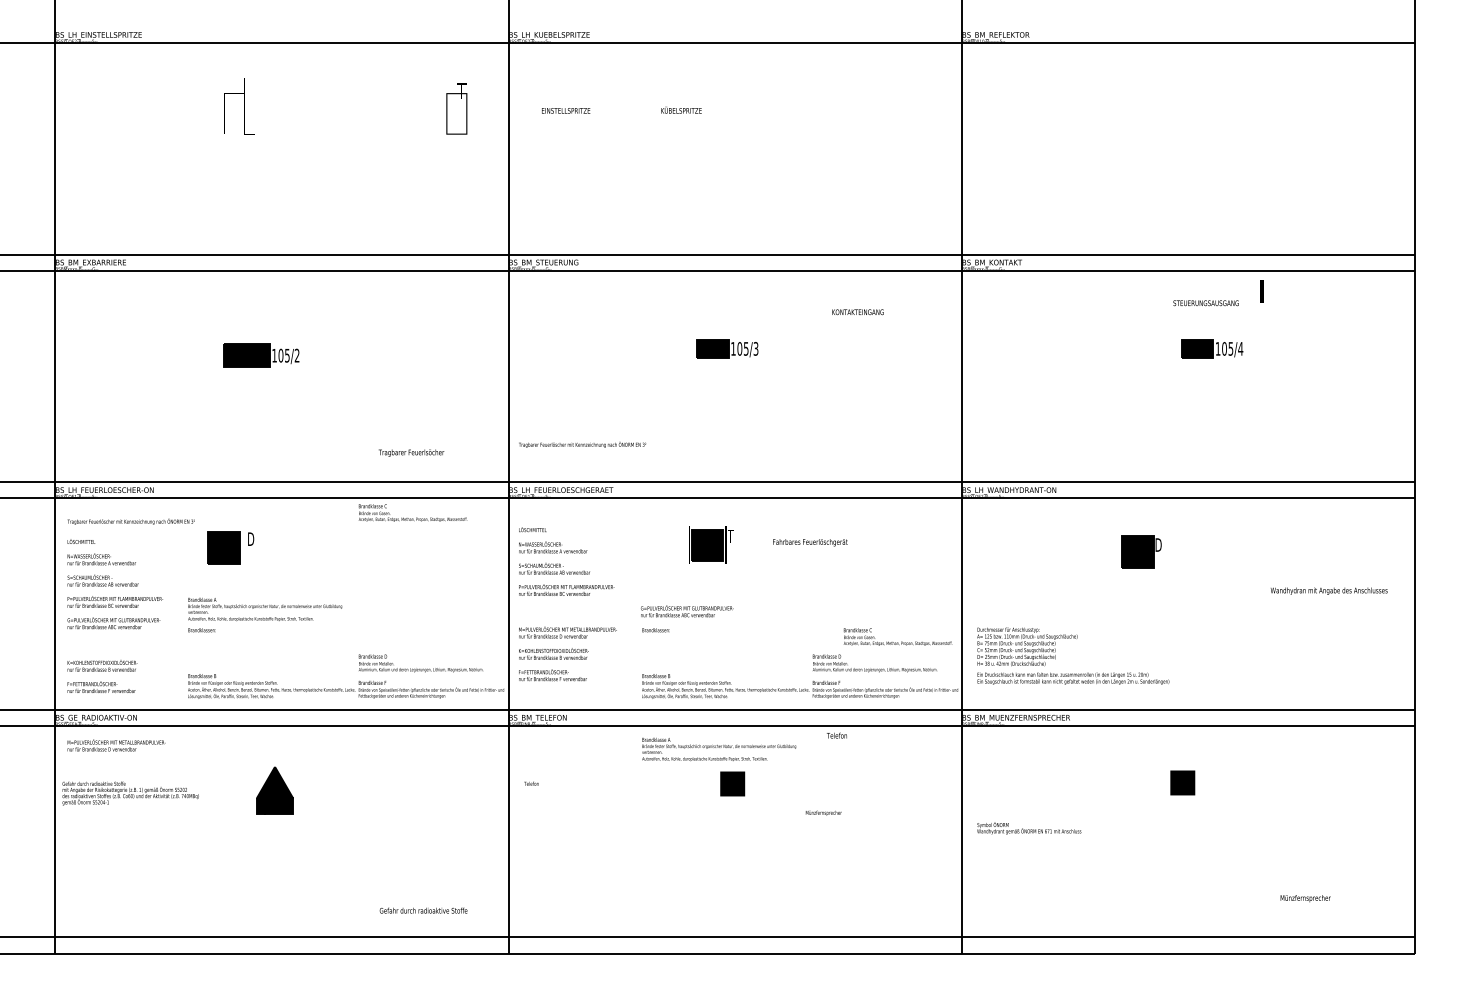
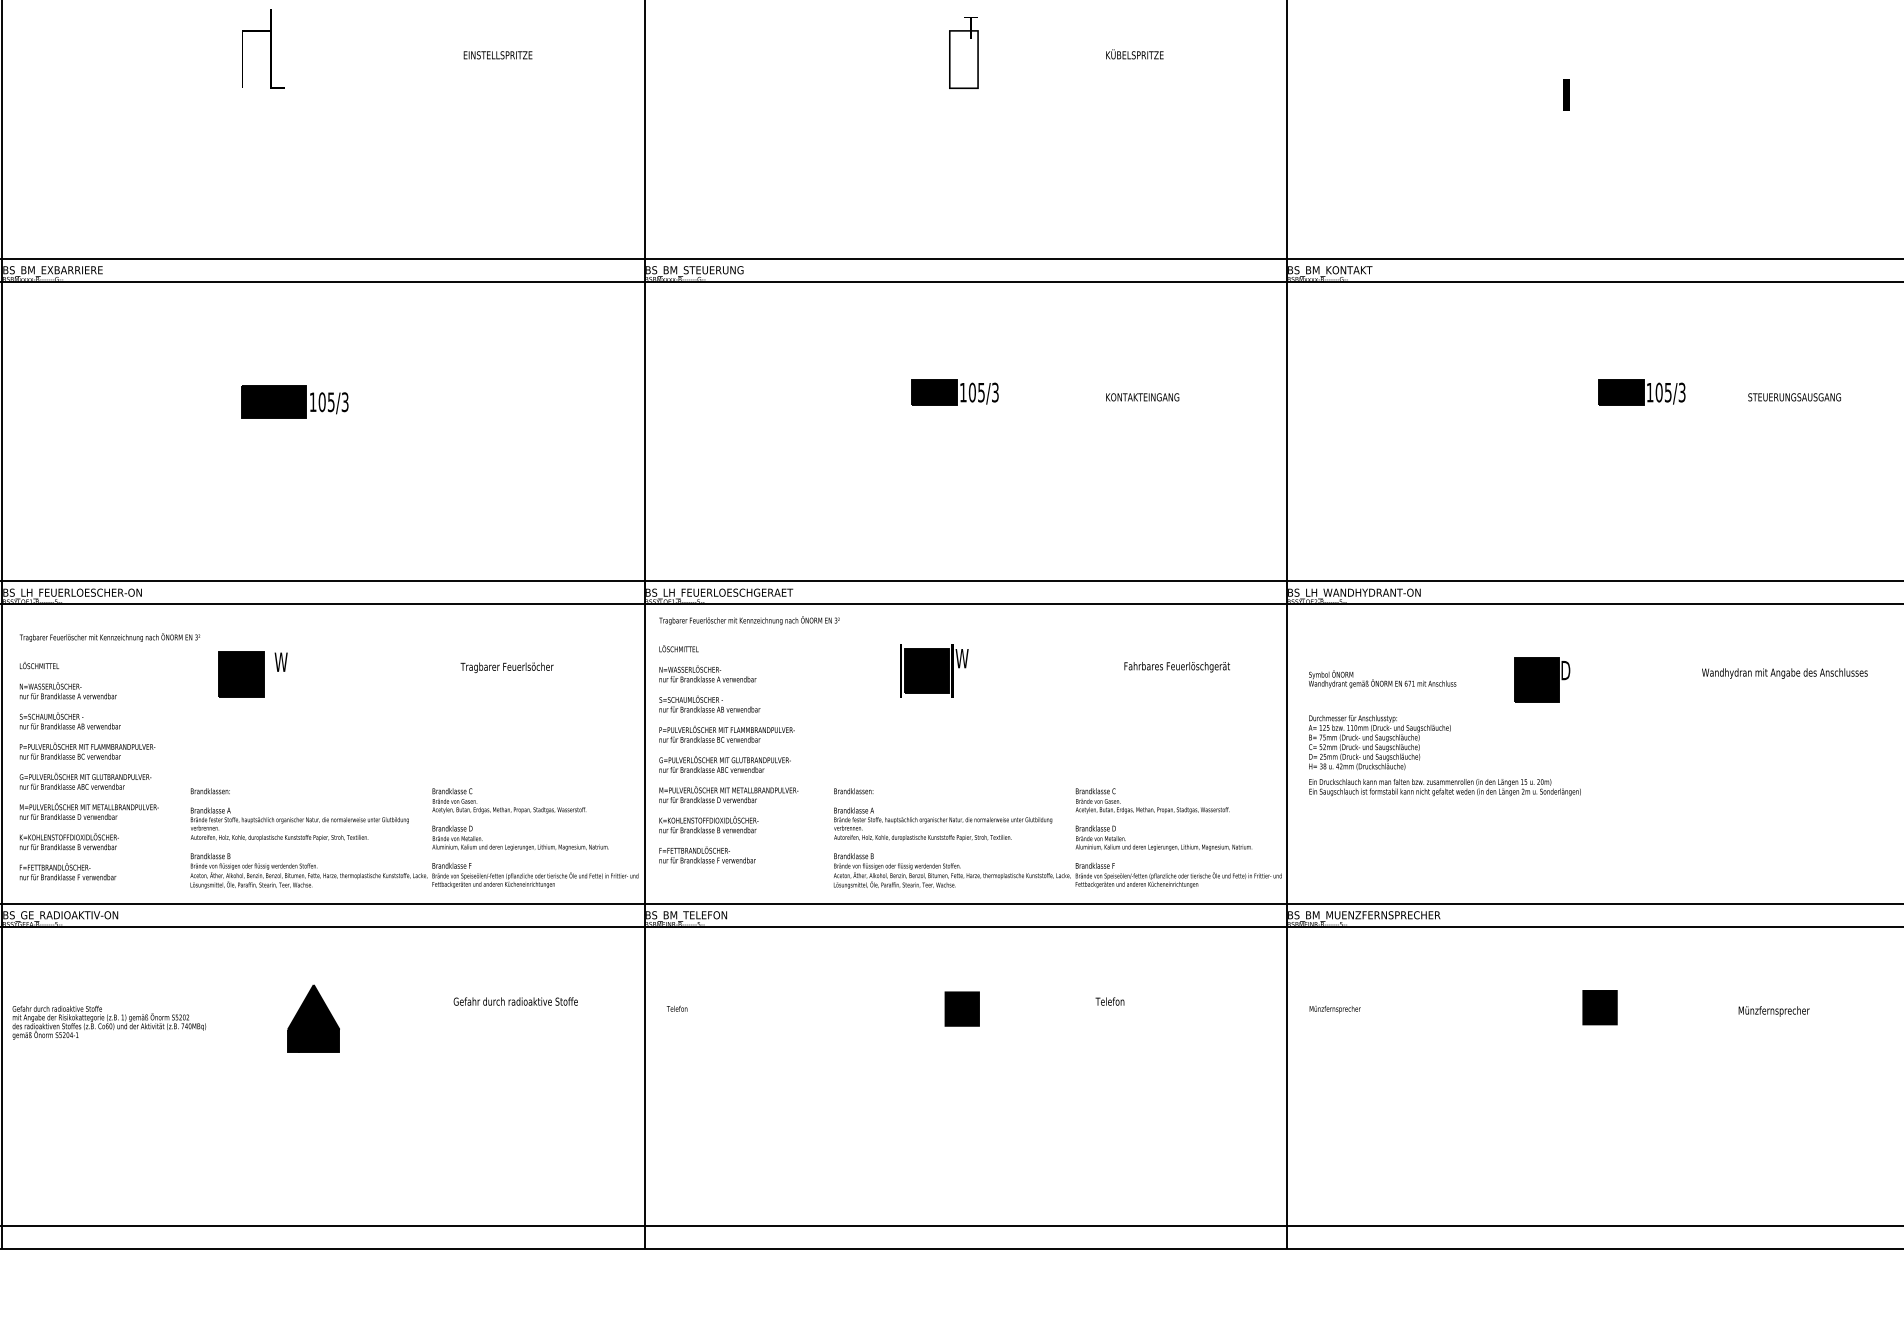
text: (456, 108) -> (963, 51), moved
text: (681, 109) -> (1134, 53), moved
text: (566, 110) -> (498, 54), moved
line: (1261, 291) -> (1565, 94), moved
text: (1205, 303) -> (1793, 397), moved
text: (857, 312) -> (1141, 397), moved
text: (1240, 348) -> (1681, 392), 105/4 -> 105/3
text: (296, 355) -> (344, 401), 105/2 -> 105/3
text: (582, 444) -> (749, 620), moved
text: (411, 452) -> (507, 666), moved
text: (412, 512) -> (508, 800), moved
text: (732, 536) -> (962, 658), T -> W
text: (251, 538) -> (280, 661), D -> W
text: (810, 542) -> (1177, 666), moved
text: (1328, 590) -> (1783, 672), moved
text: (265, 609) -> (300, 824), moved
text: (687, 611) -> (725, 764), moved
text: (897, 636) -> (1151, 800), moved
text: (1073, 655) -> (1445, 754), moved
text: (836, 735) -> (1109, 1001), moved
text: (116, 745) -> (89, 811), moved
text: (719, 749) -> (943, 824), moved
text: (823, 812) -> (1334, 1008), moved
text: (1029, 828) -> (1382, 679), moved
text: (1305, 898) -> (1773, 1011), moved
text: (423, 910) -> (515, 1001), moved

